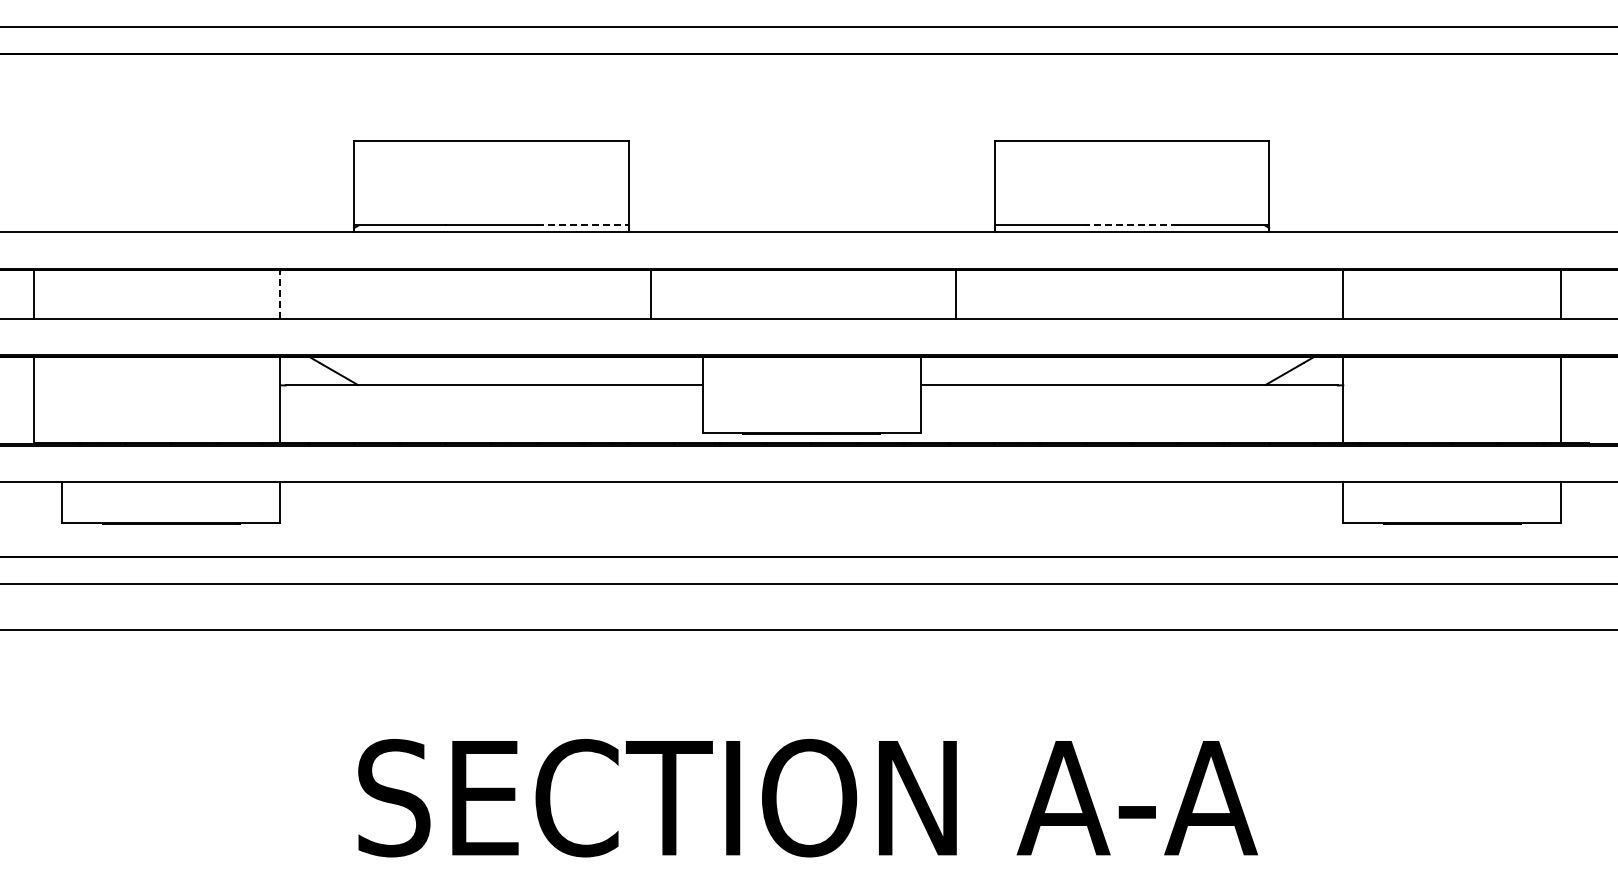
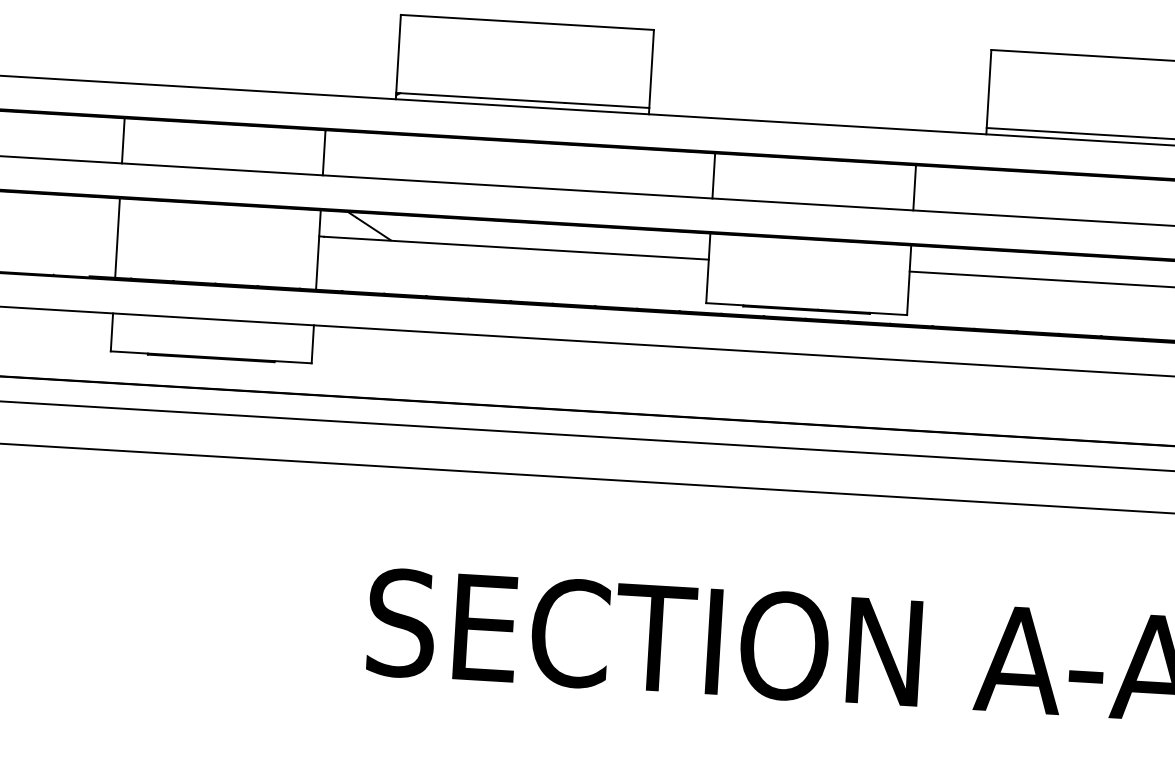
line: (583, 225) -> (607, 105), dashed -> solid
line: (1131, 225) -> (1112, 135), dashed -> solid
line: (34, 294) -> (123, 140), moved
line: (280, 294) -> (324, 152), dashed -> solid
line: (650, 294) -> (713, 175), moved
line: (955, 294) -> (914, 187), moved
line: (34, 400) -> (117, 238), moved

